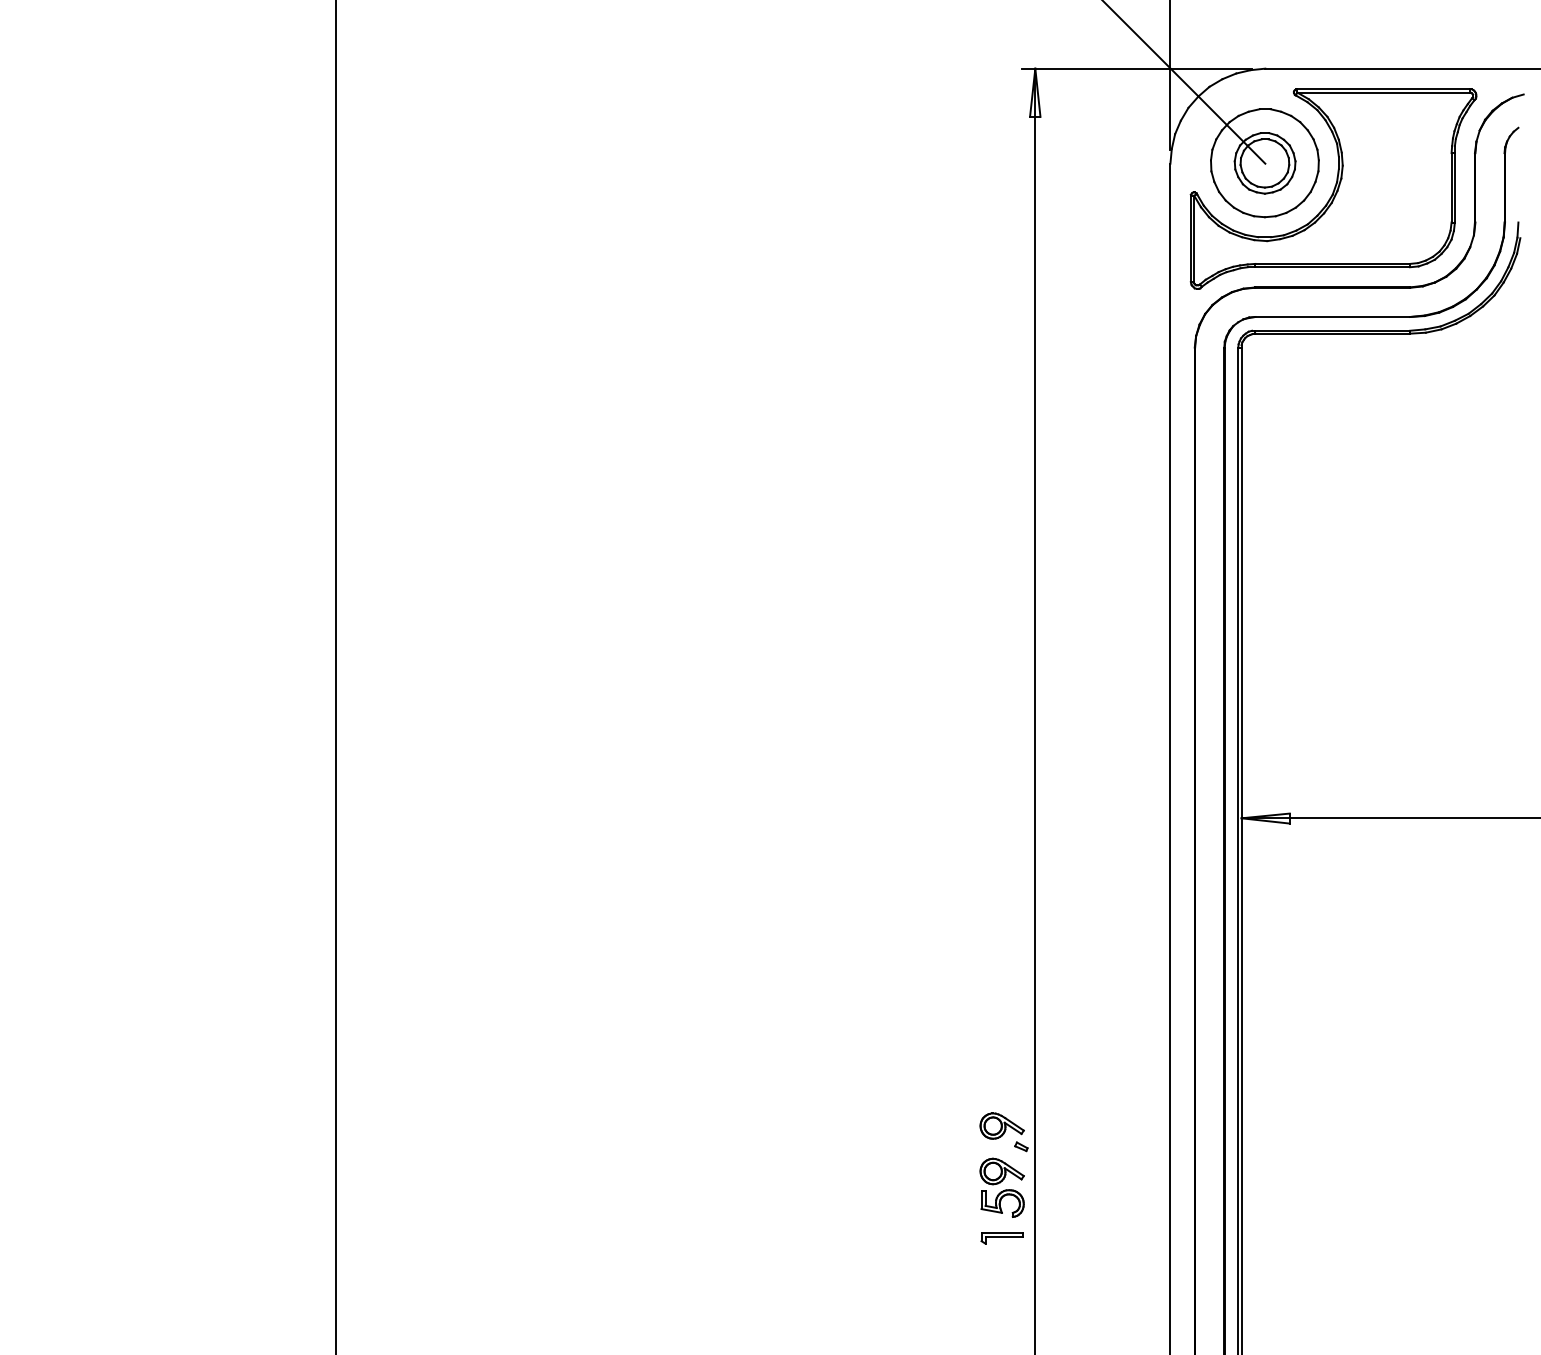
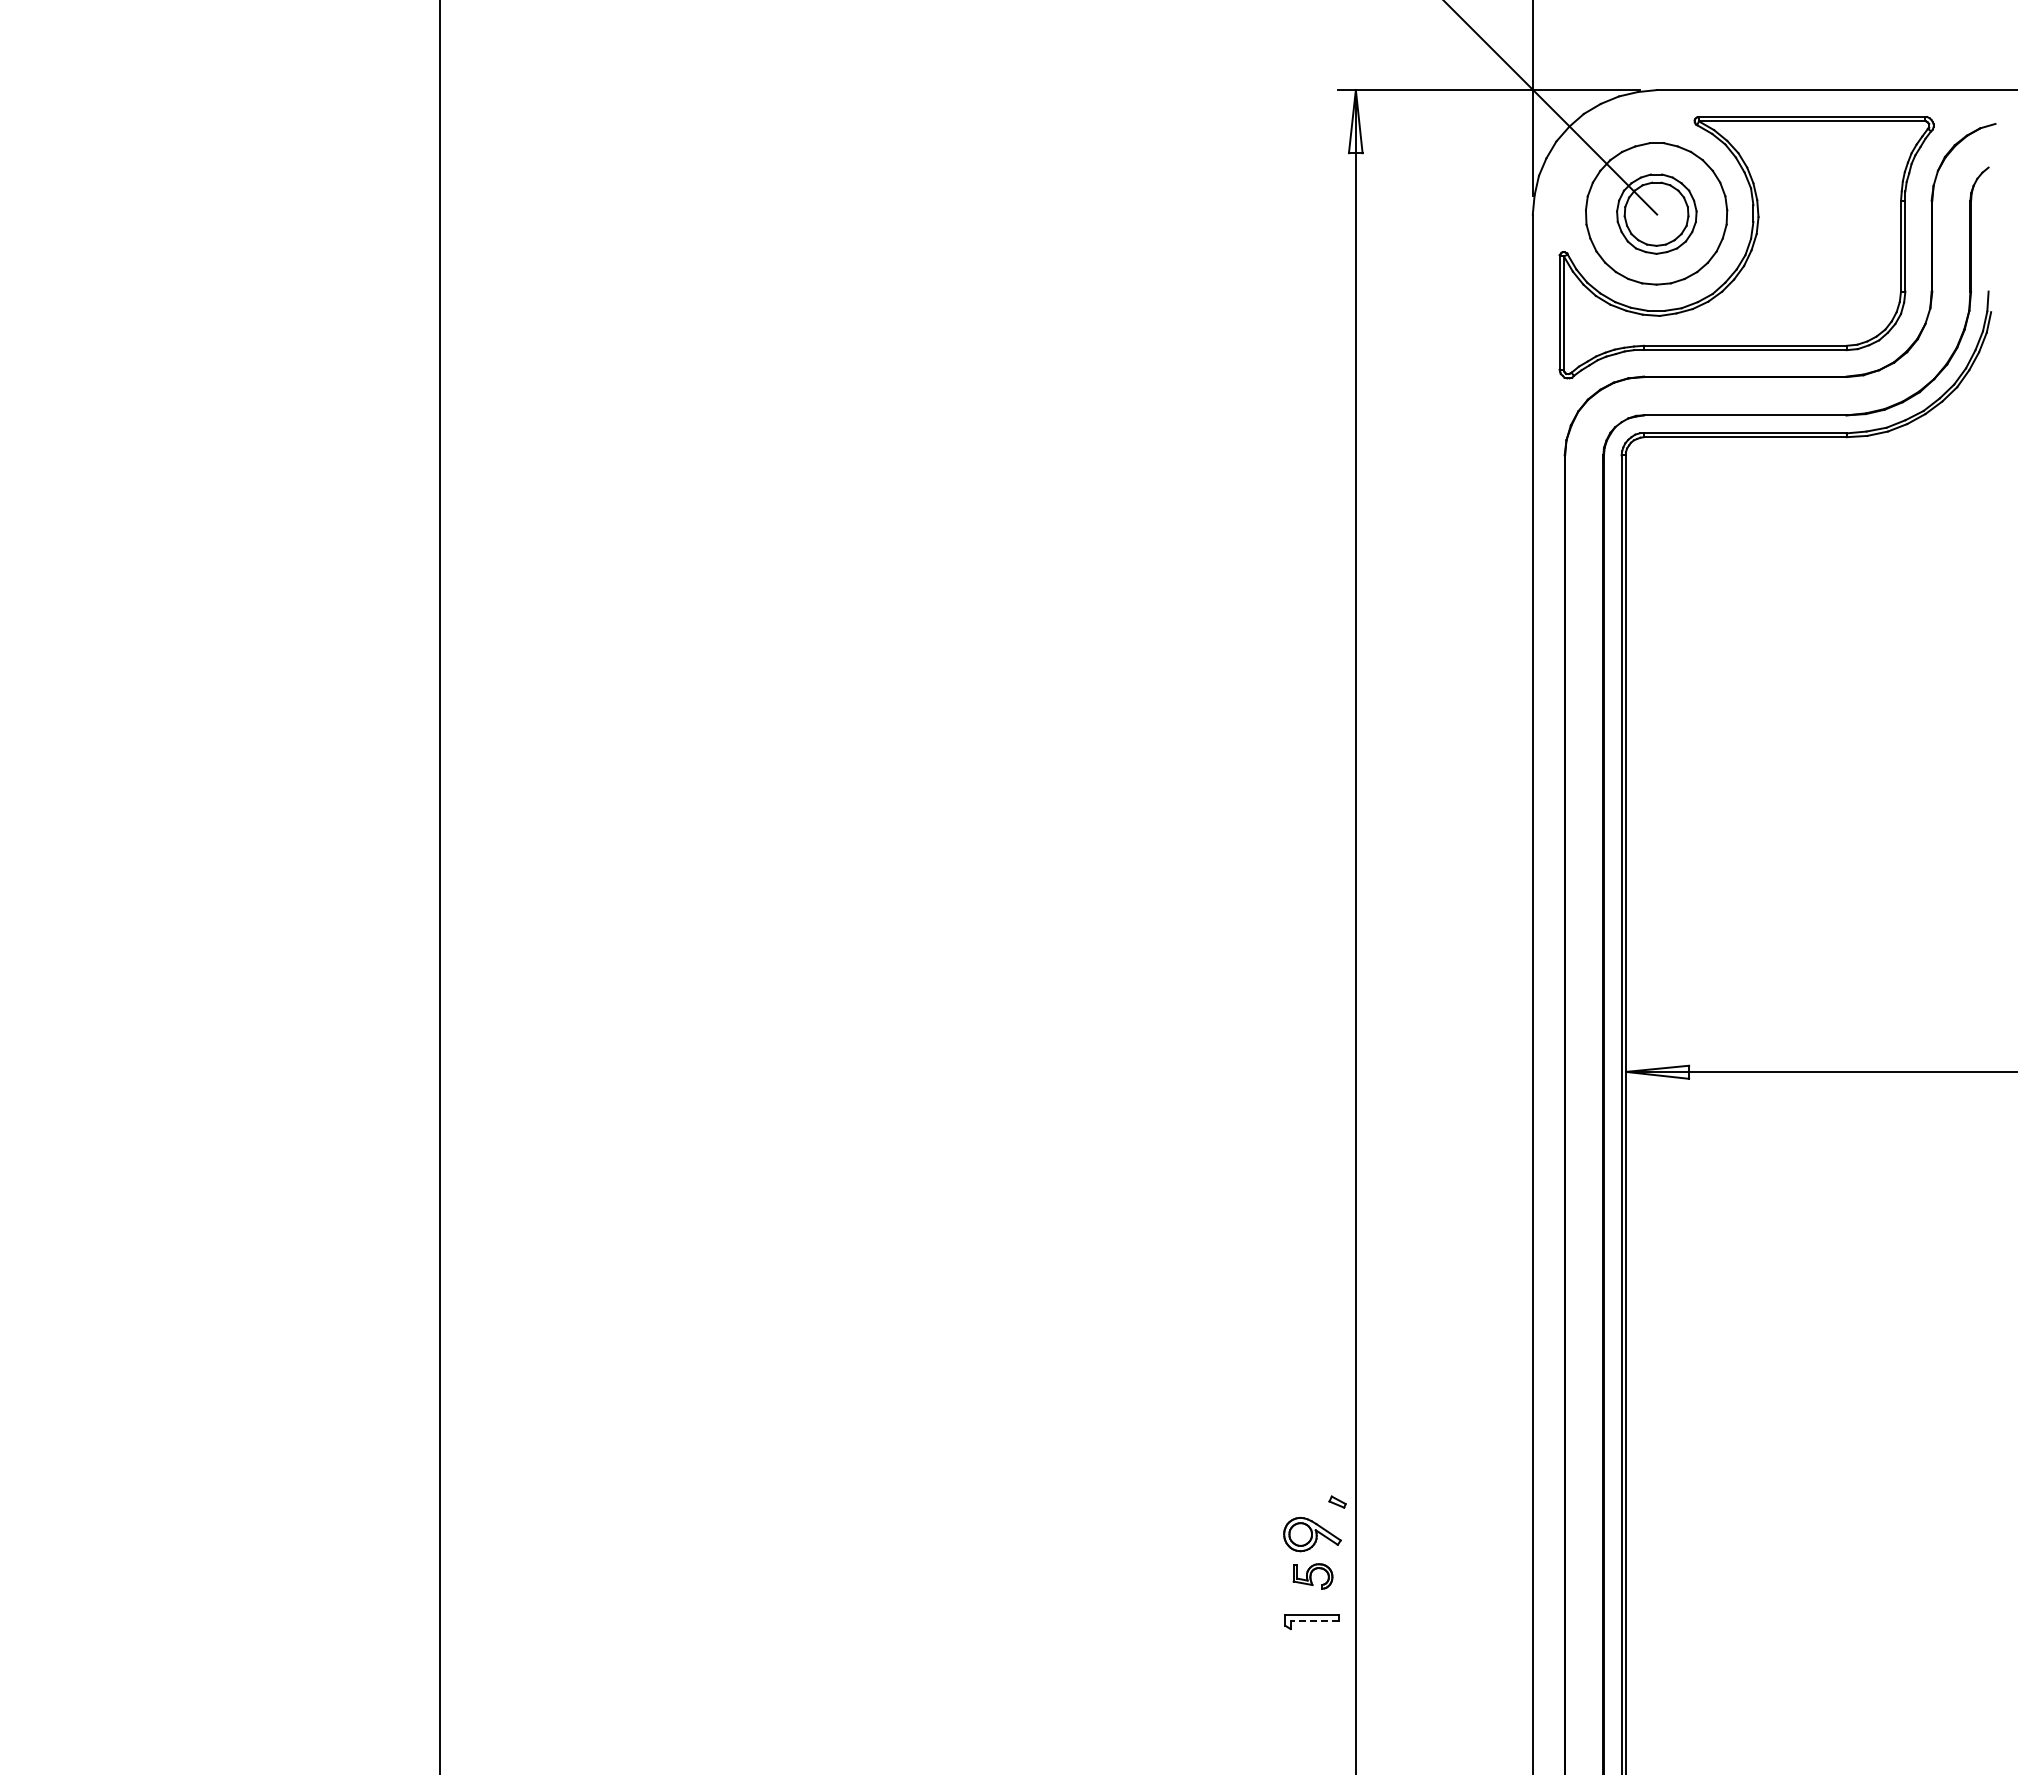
part: (1002, 1125) -> (1312, 1474), removed
part: (1002, 1203) -> (1312, 1576), size x0.7
line: (1003, 1237) -> (1314, 1620), solid -> dashed

